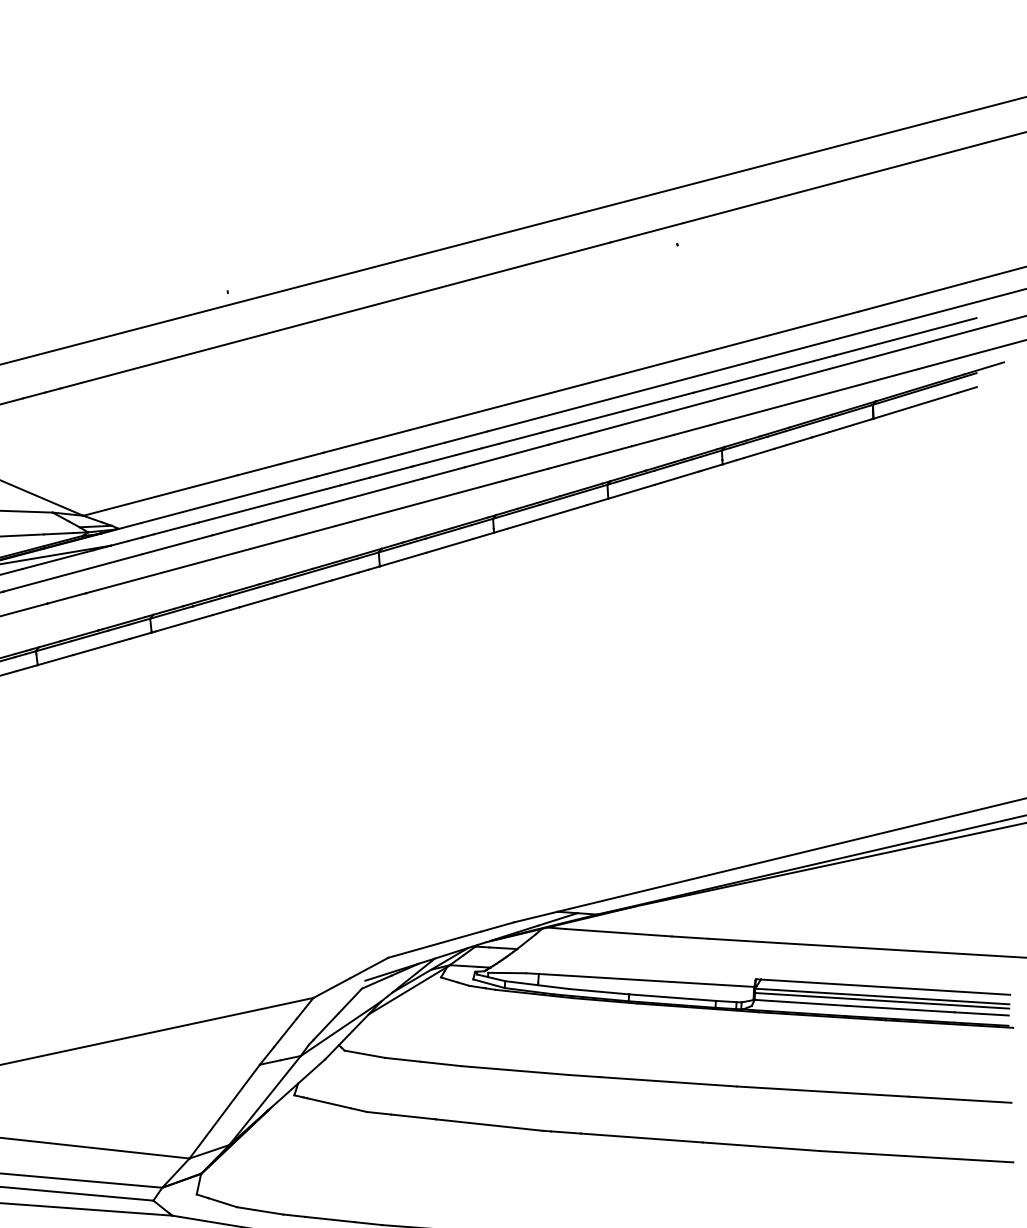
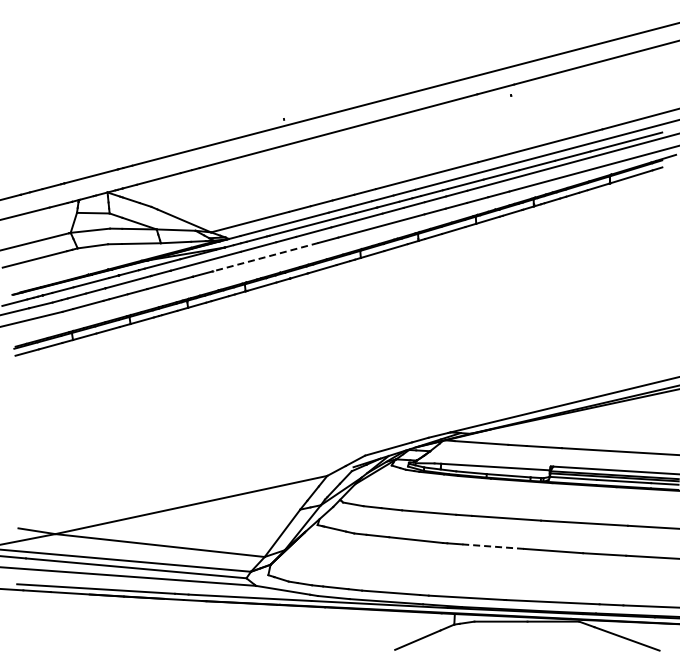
line: (191, 565) -> (265, 257), solid -> dashed
line: (642, 1137) -> (493, 546), solid -> dashed

